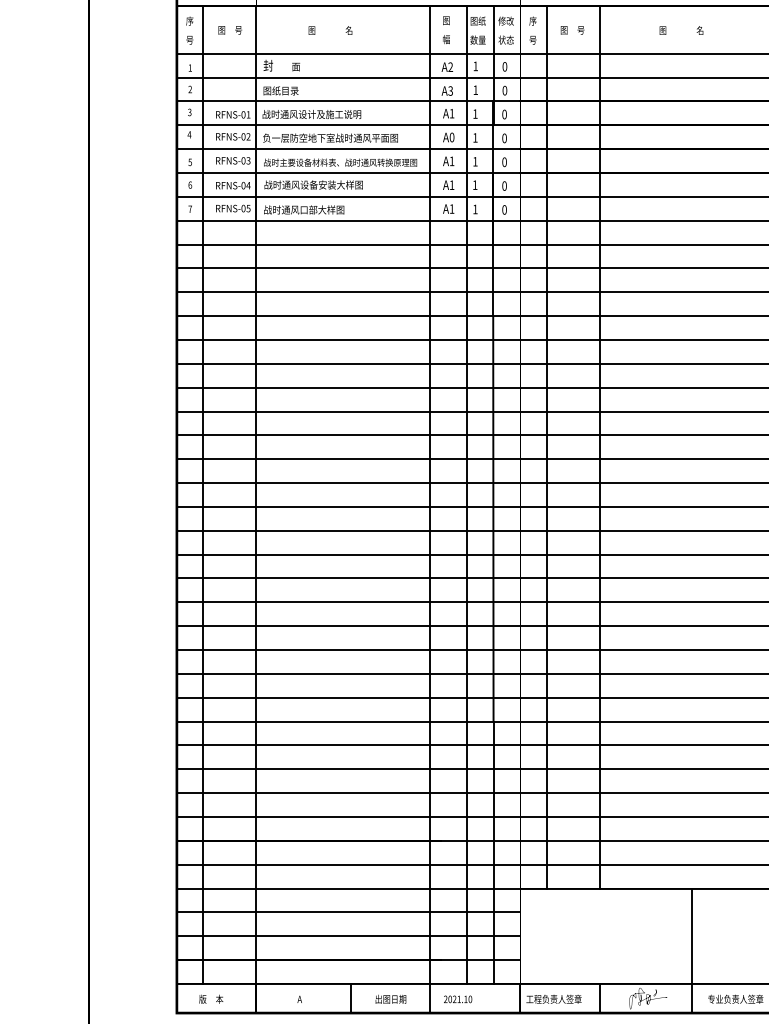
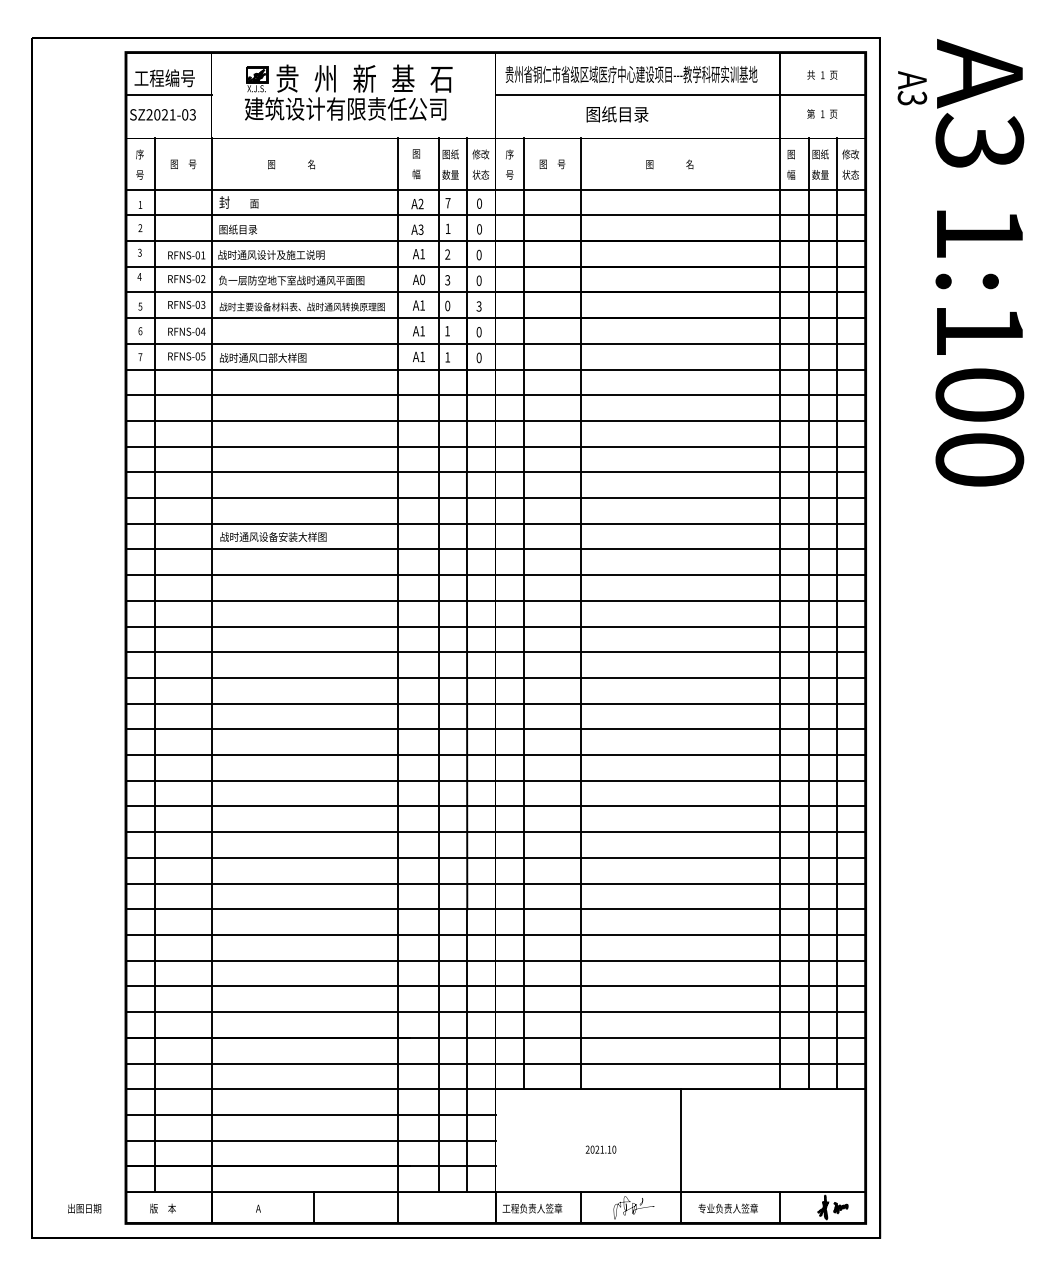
text: (475, 66) -> (447, 203), 1 -> 7
text: (475, 113) -> (447, 254), 1 -> 2
text: (475, 138) -> (447, 280), 1 -> 3
text: (475, 161) -> (447, 305), 1 -> 0
text: (503, 162) -> (478, 306), 0 -> 3
text: (313, 184) -> (273, 536), moved
text: (390, 999) -> (84, 1208), moved
text: (457, 999) -> (600, 1149), moved

